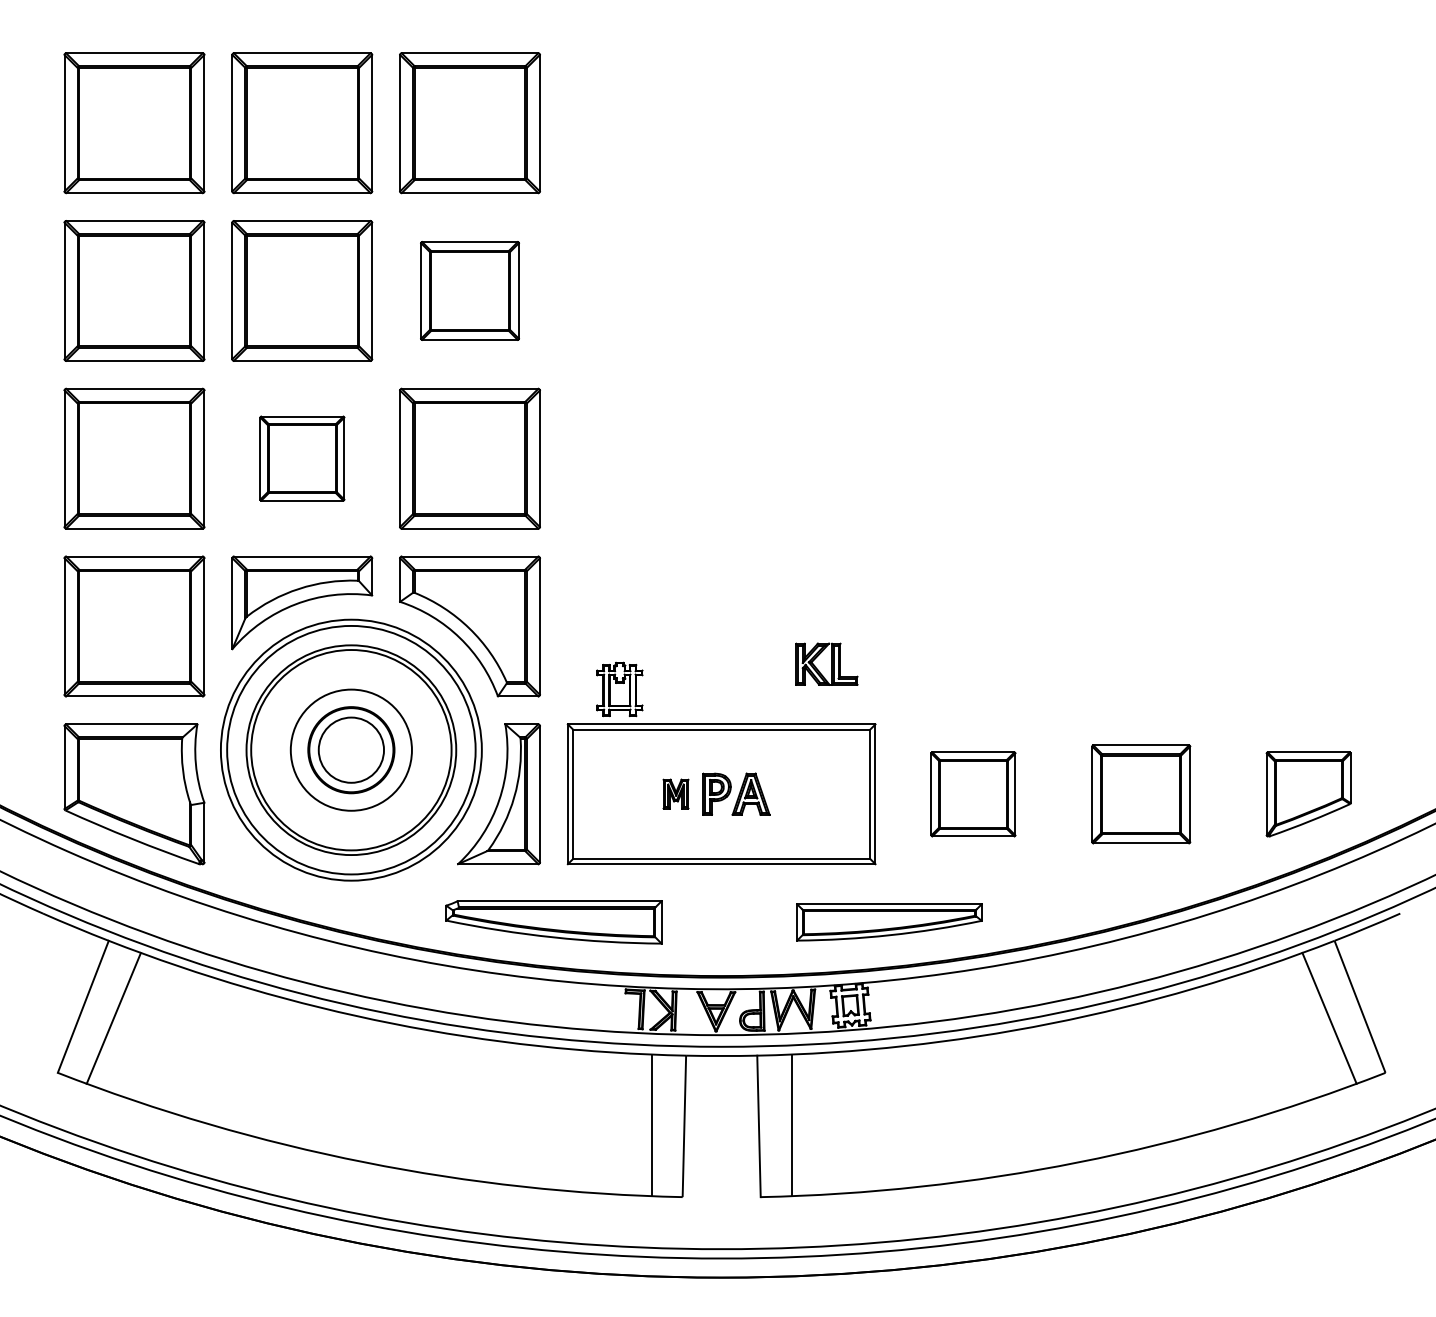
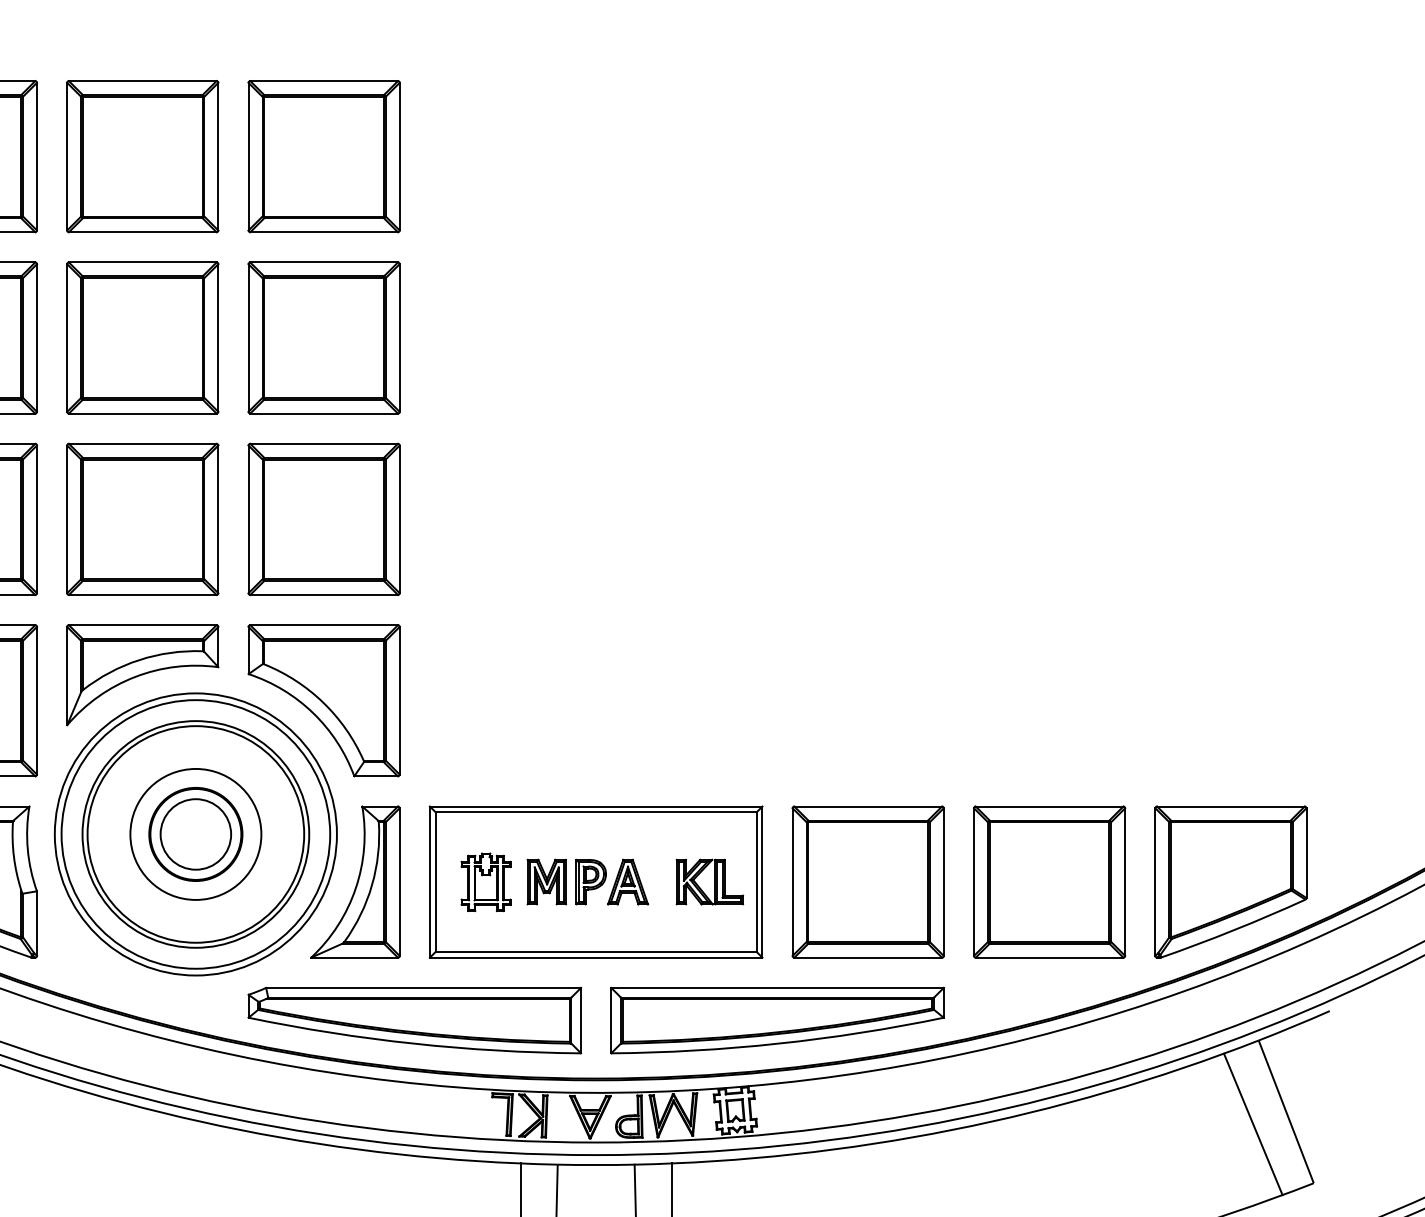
part: (469, 290) -> (323, 337), size x1.43
part: (302, 458) -> (143, 519), size x1.67
part: (826, 663) -> (709, 881), moved
part: (619, 689) -> (485, 882), moved
part: (675, 793) -> (546, 881), size x1.43
part: (973, 794) -> (868, 882), size x1.67
part: (1141, 794) -> (1049, 882), size x1.43
part: (1308, 794) -> (1230, 882), size x1.67
part: (553, 922) -> (414, 1020), size x1.43
part: (889, 922) -> (777, 1020), size x1.67

